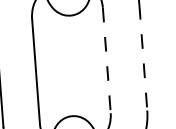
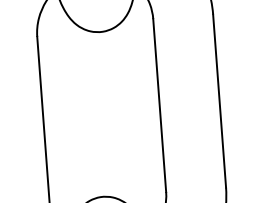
line: (143, 57) -> (219, 100), dashed -> solid
line: (106, 60) -> (159, 105), dashed -> solid

